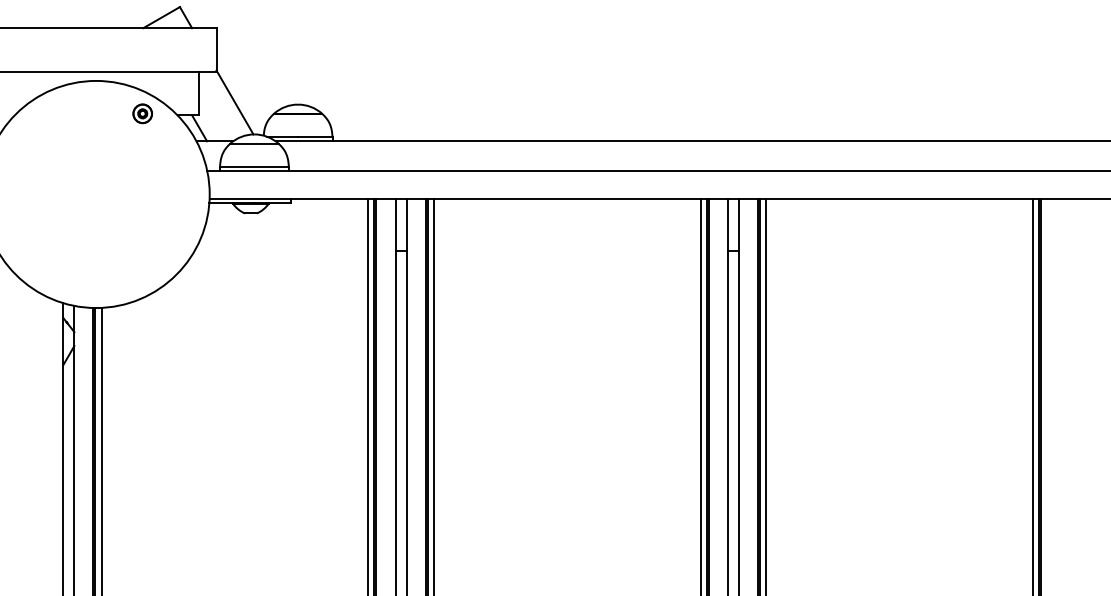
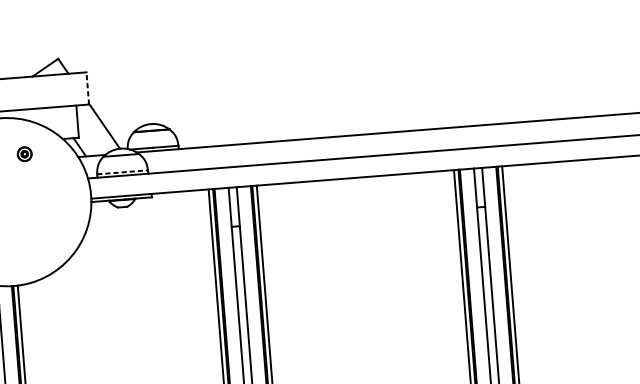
line: (216, 50) -> (87, 88), solid -> dashed
part: (142, 113) -> (24, 154), moved
line: (254, 166) -> (122, 172), solid -> dashed

